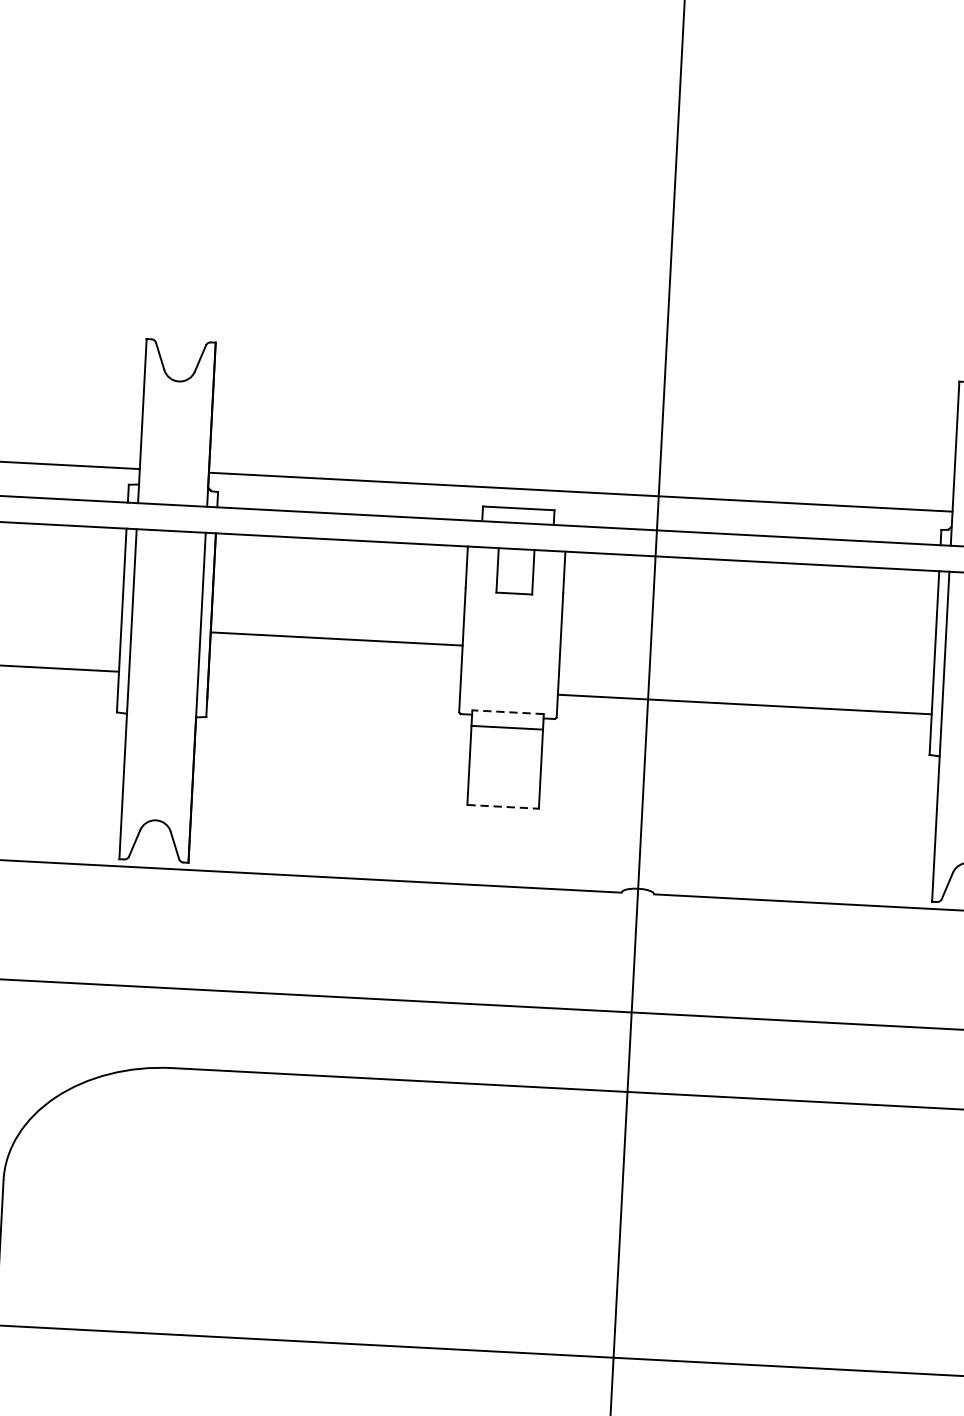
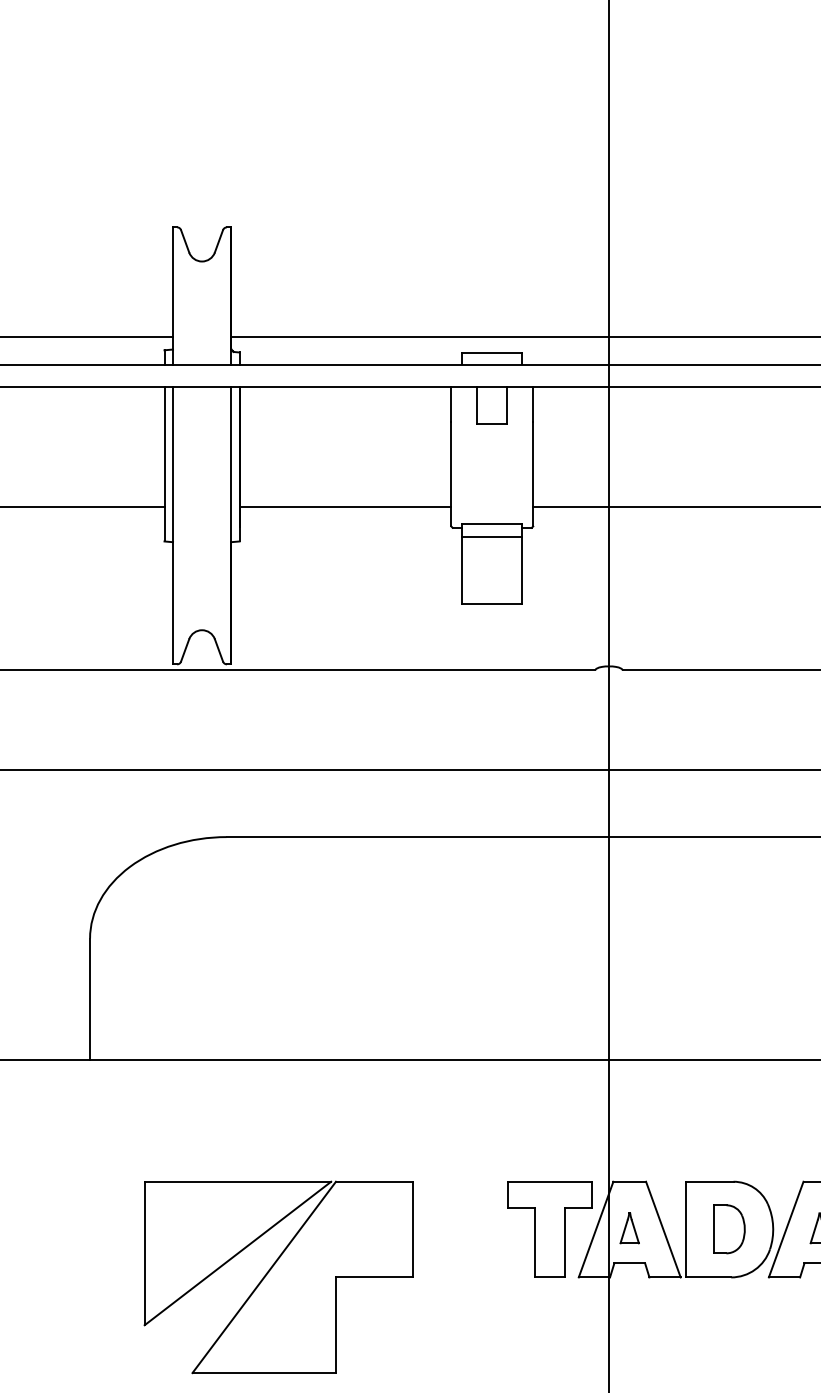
line: (336, 639) -> (345, 507), moved
line: (507, 712) -> (491, 524), dashed -> solid
line: (503, 806) -> (492, 603), dashed -> solid

